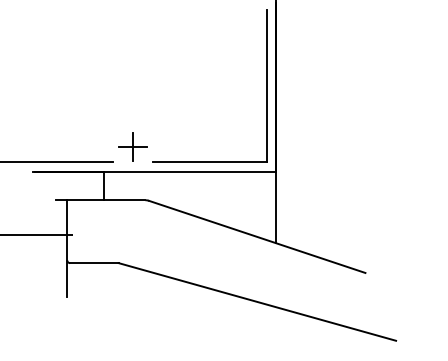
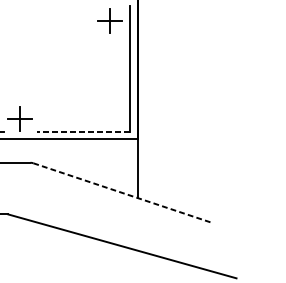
part: (241, 27) -> (109, 20), added
line: (209, 162) -> (83, 131), solid -> dashed
line: (257, 237) -> (122, 193), solid -> dashed

